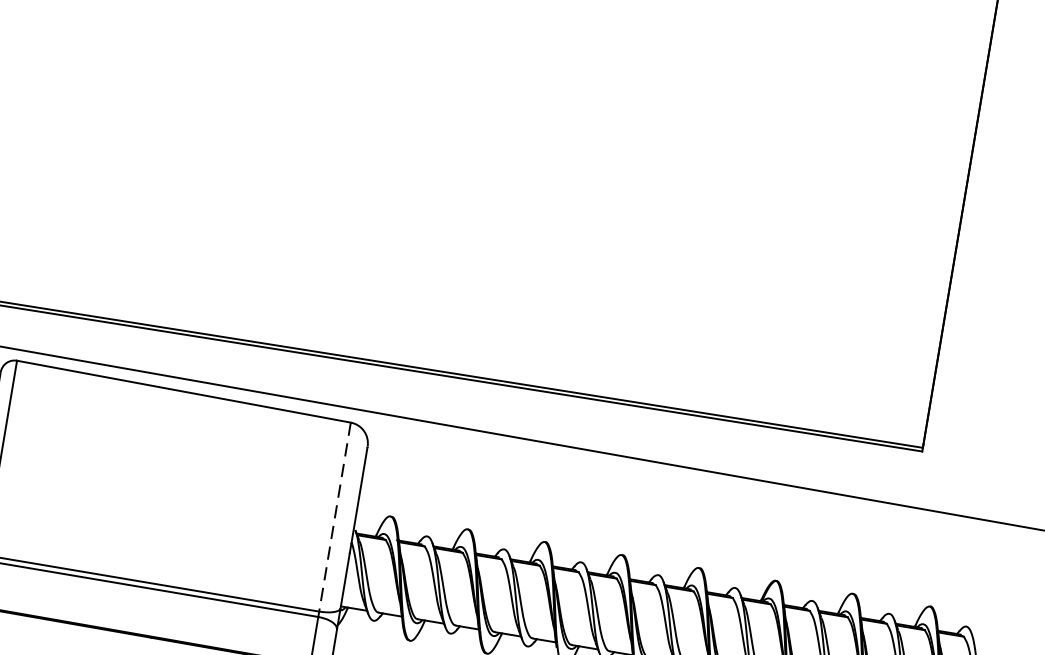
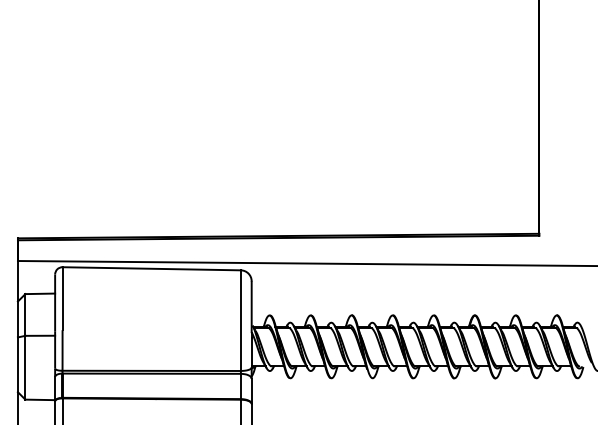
line: (334, 518) -> (240, 321), dashed -> solid

